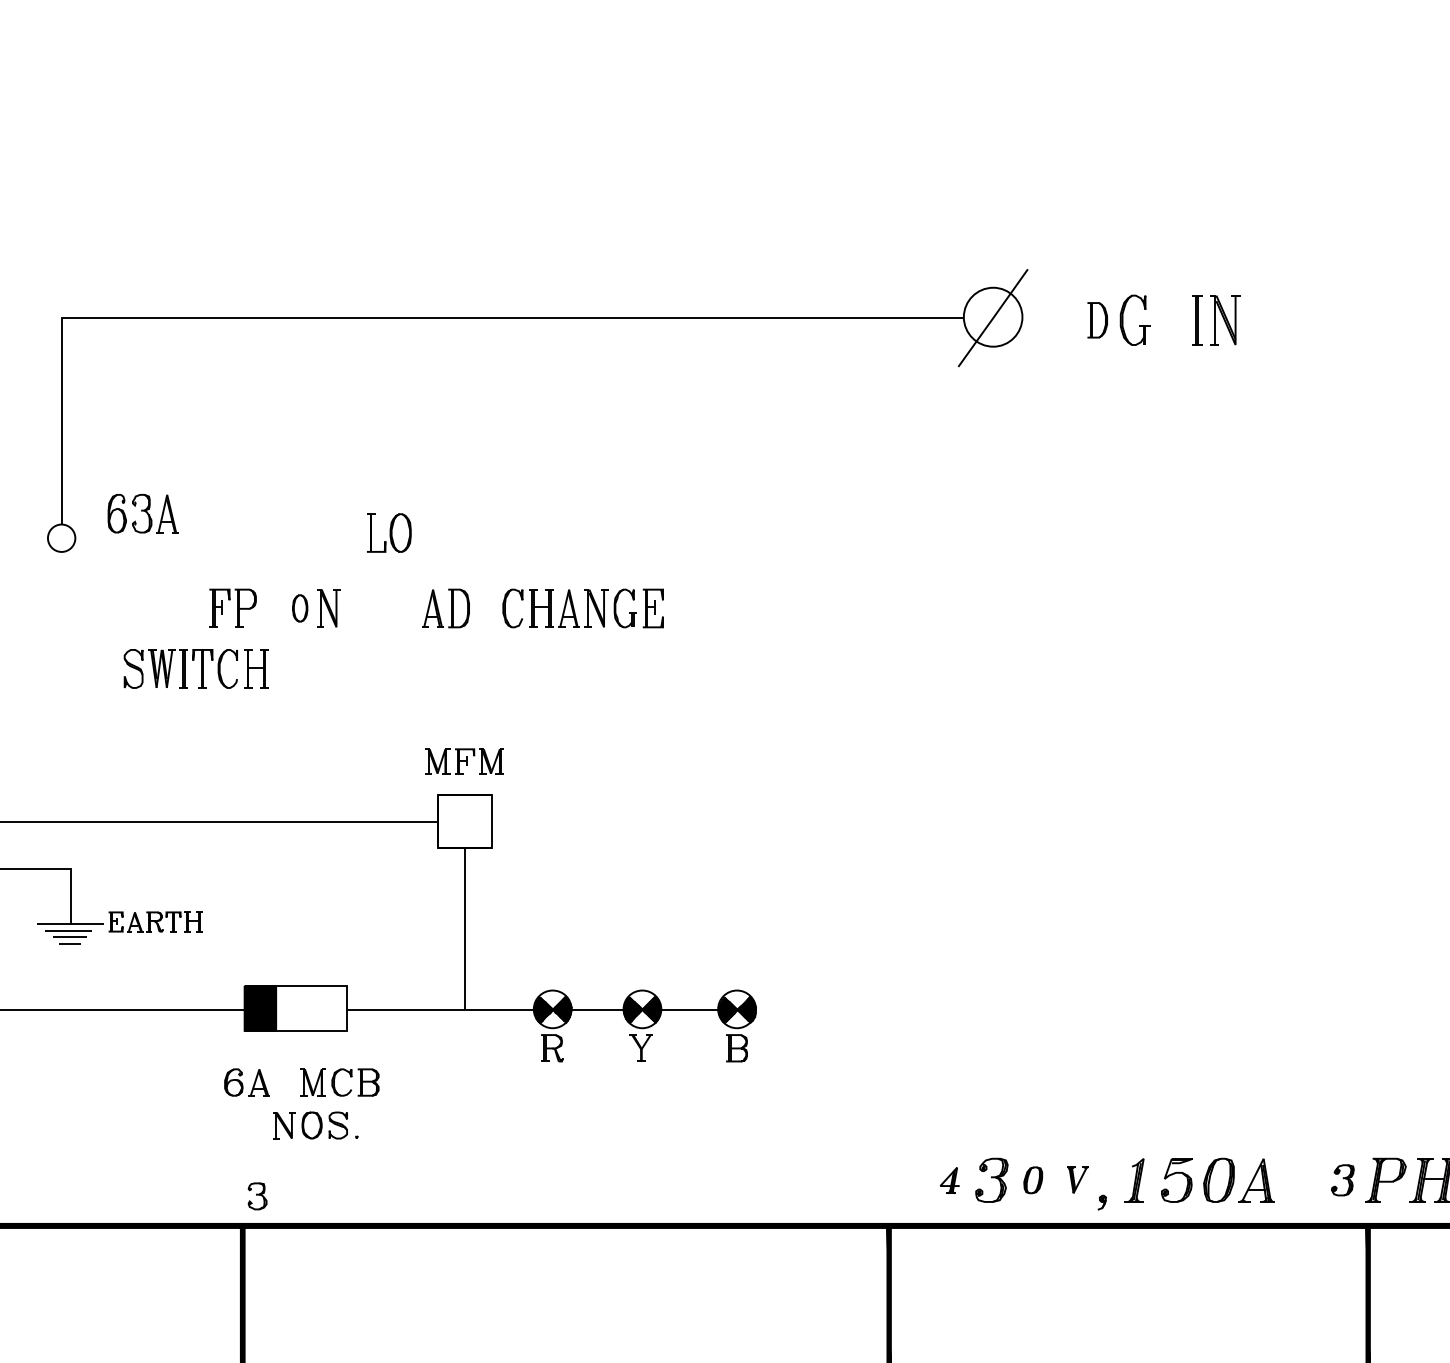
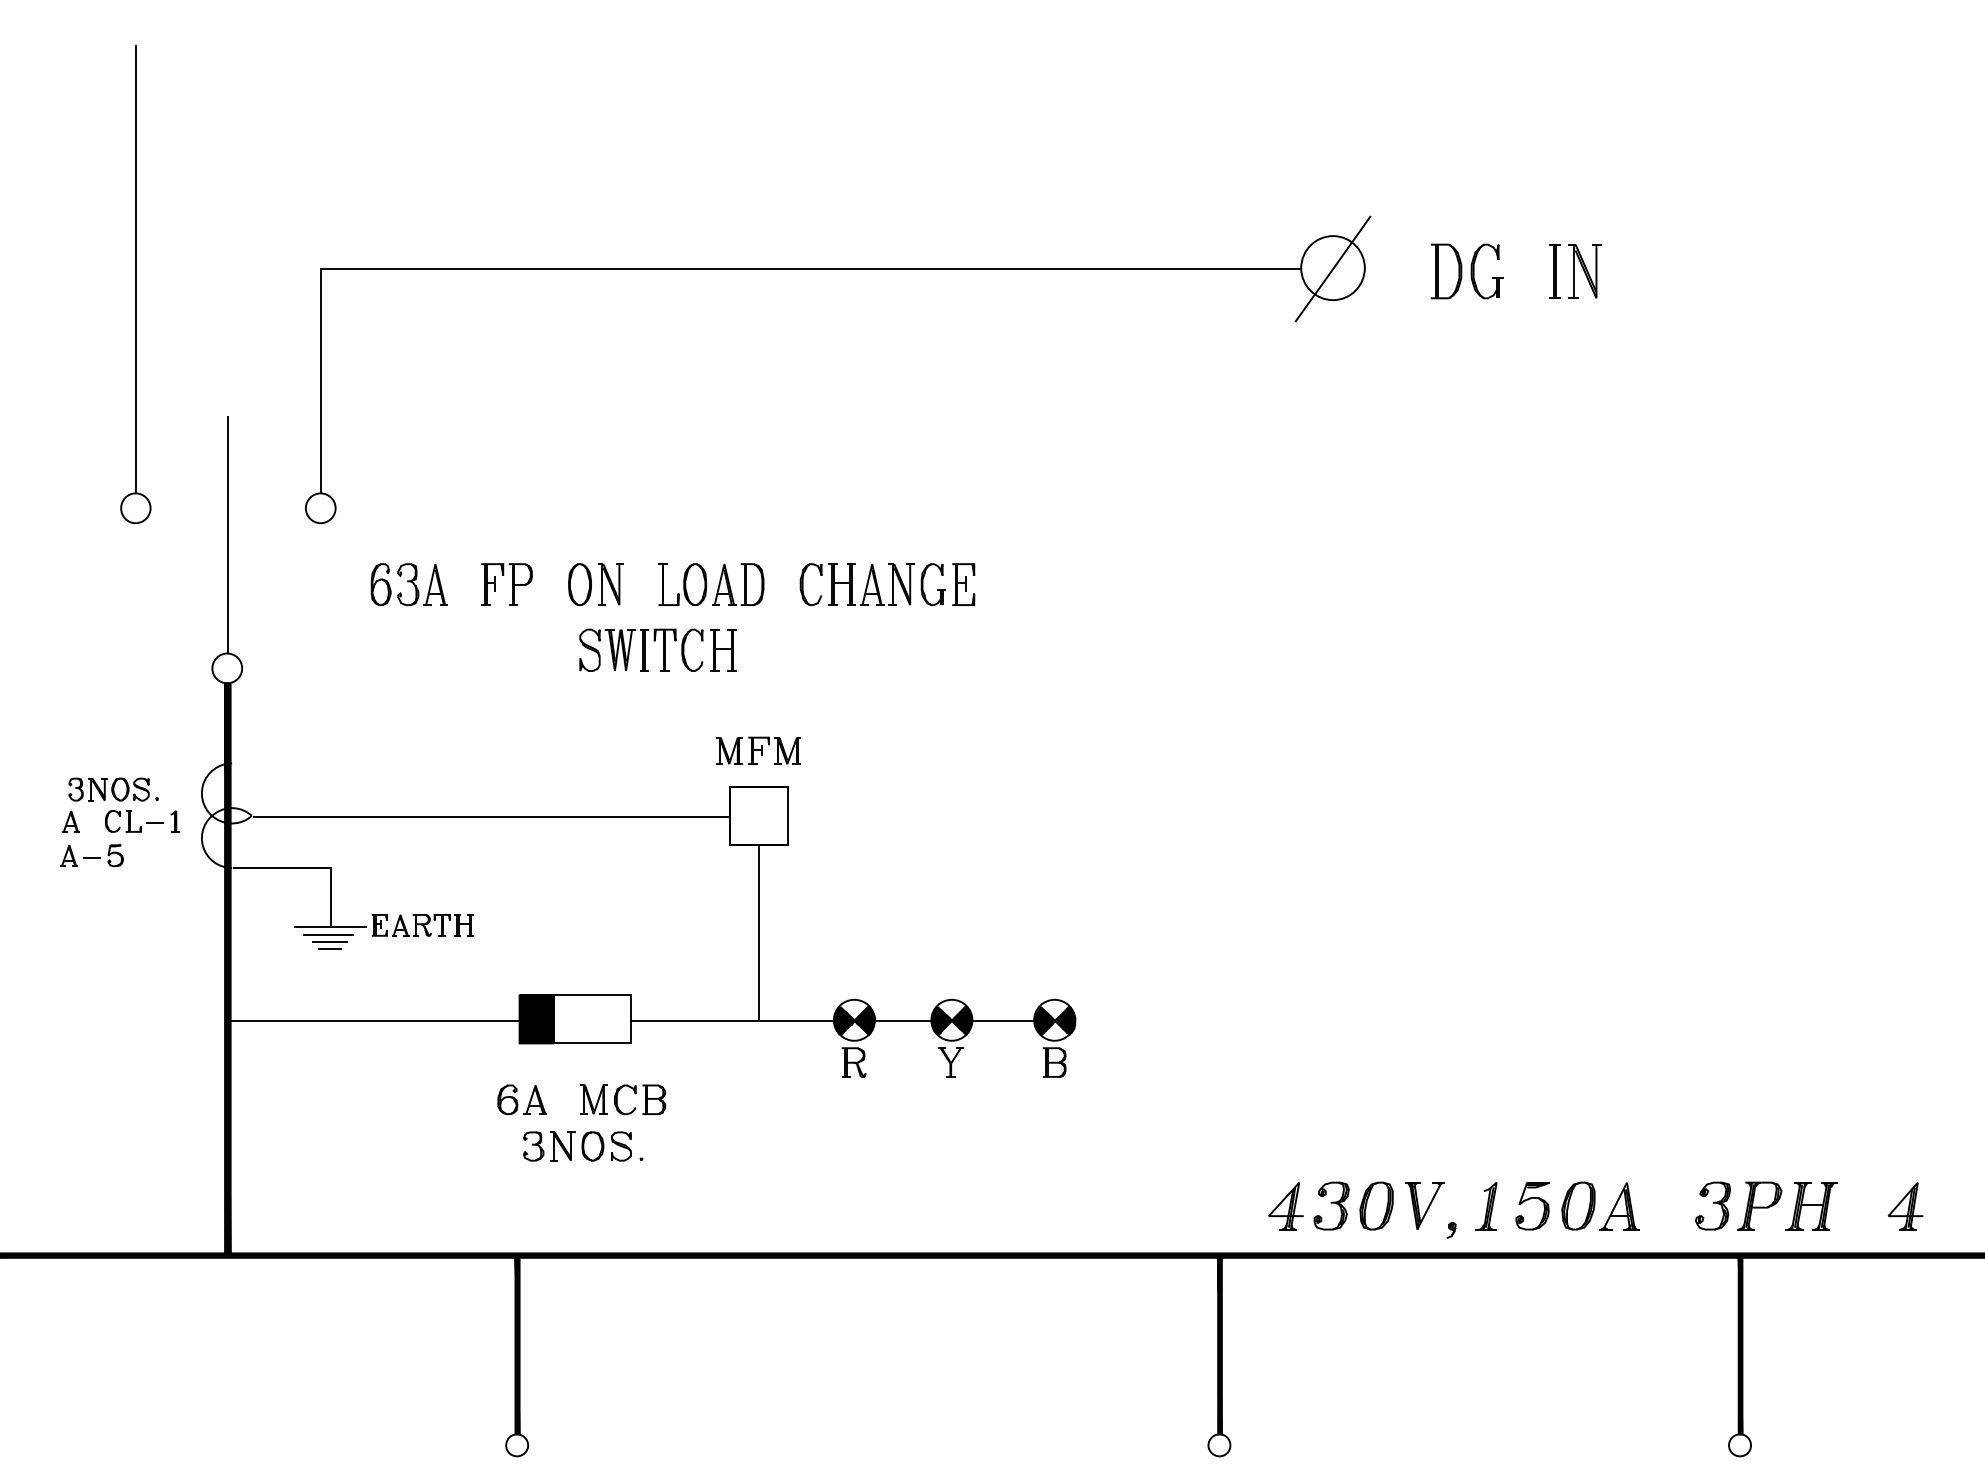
part: (1097, 320) -> (1446, 271), size x1.43
part: (142, 513) -> (408, 584), moved
part: (389, 532) -> (682, 584), moved
part: (299, 608) -> (579, 584), size x1.43
part: (195, 668) -> (657, 649), moved
part: (1033, 1179) -> (1376, 1205), size x1.67
part: (1077, 1179) -> (1424, 1205), size x1.67
part: (1342, 1179) -> (1712, 1205), size x1.43
part: (949, 1180) -> (1285, 1206), size x1.67
part: (257, 1196) -> (533, 1146), moved

